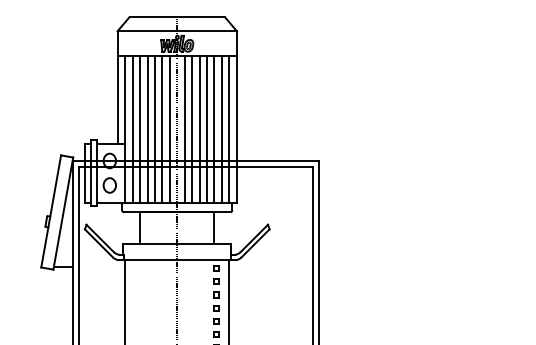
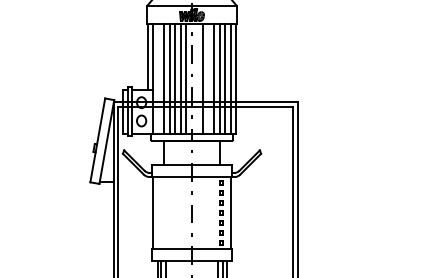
line: (132, 128) -> (158, 78), removed
line: (184, 128) -> (197, 78), removed
line: (199, 128) -> (208, 78), removed

